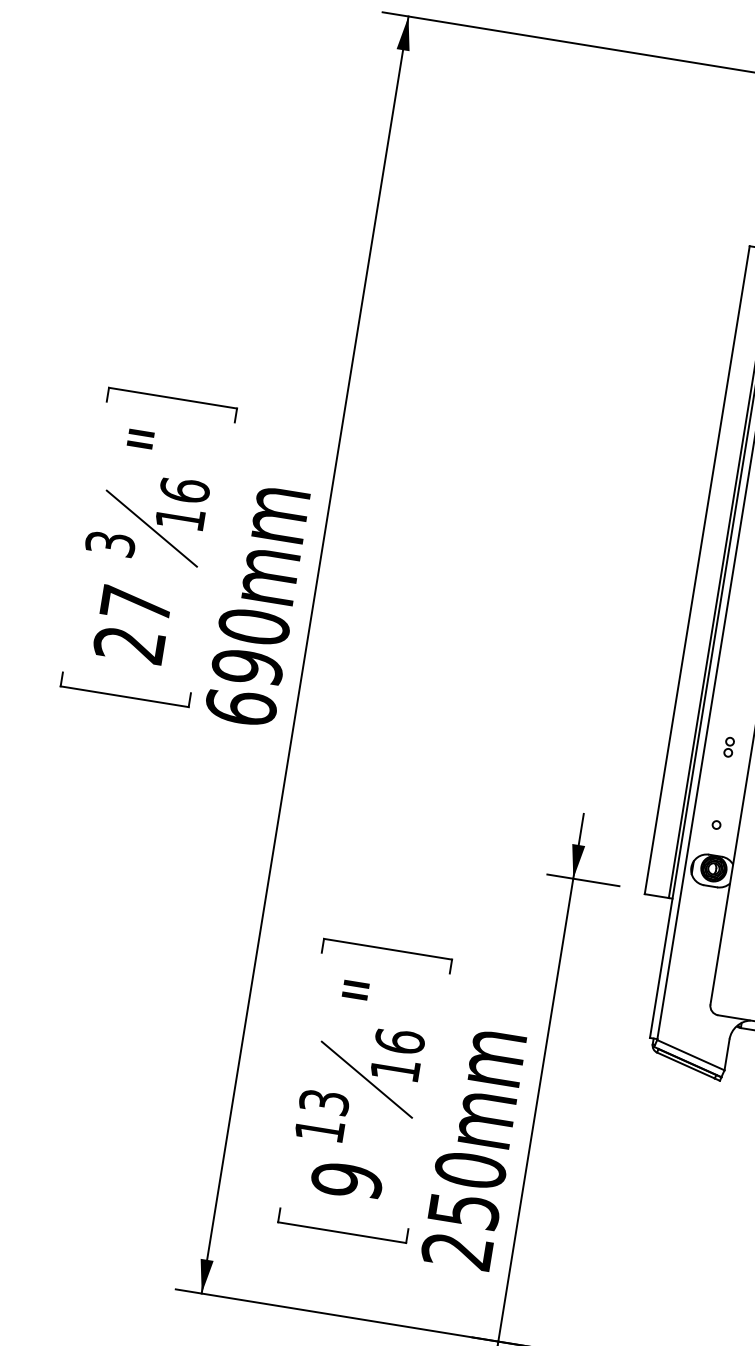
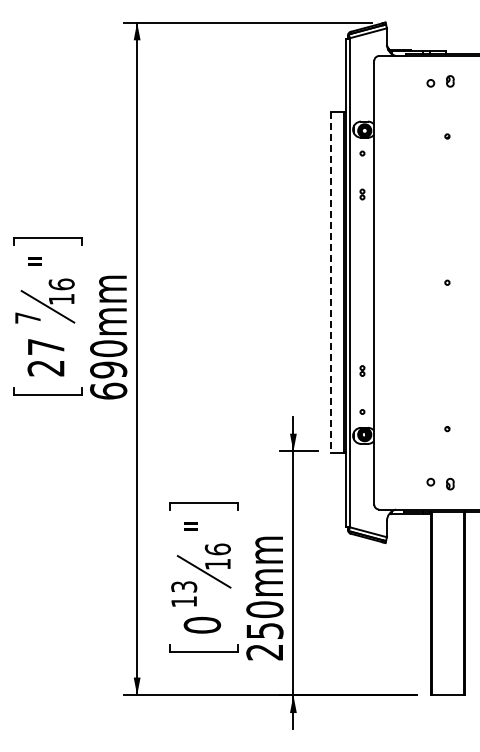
text: (111, 542) -> (28, 317), 3 -> 7
line: (697, 569) -> (331, 282), solid -> dashed
text: (347, 1179) -> (202, 624), 9 -> 0

